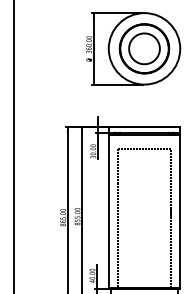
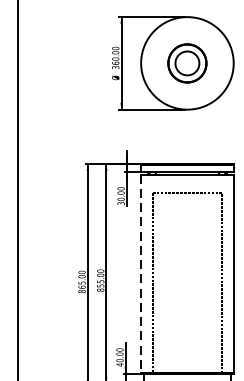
part: (144, 48) -> (187, 62), size x0.6
line: (108, 211) -> (140, 274), solid -> dashed

